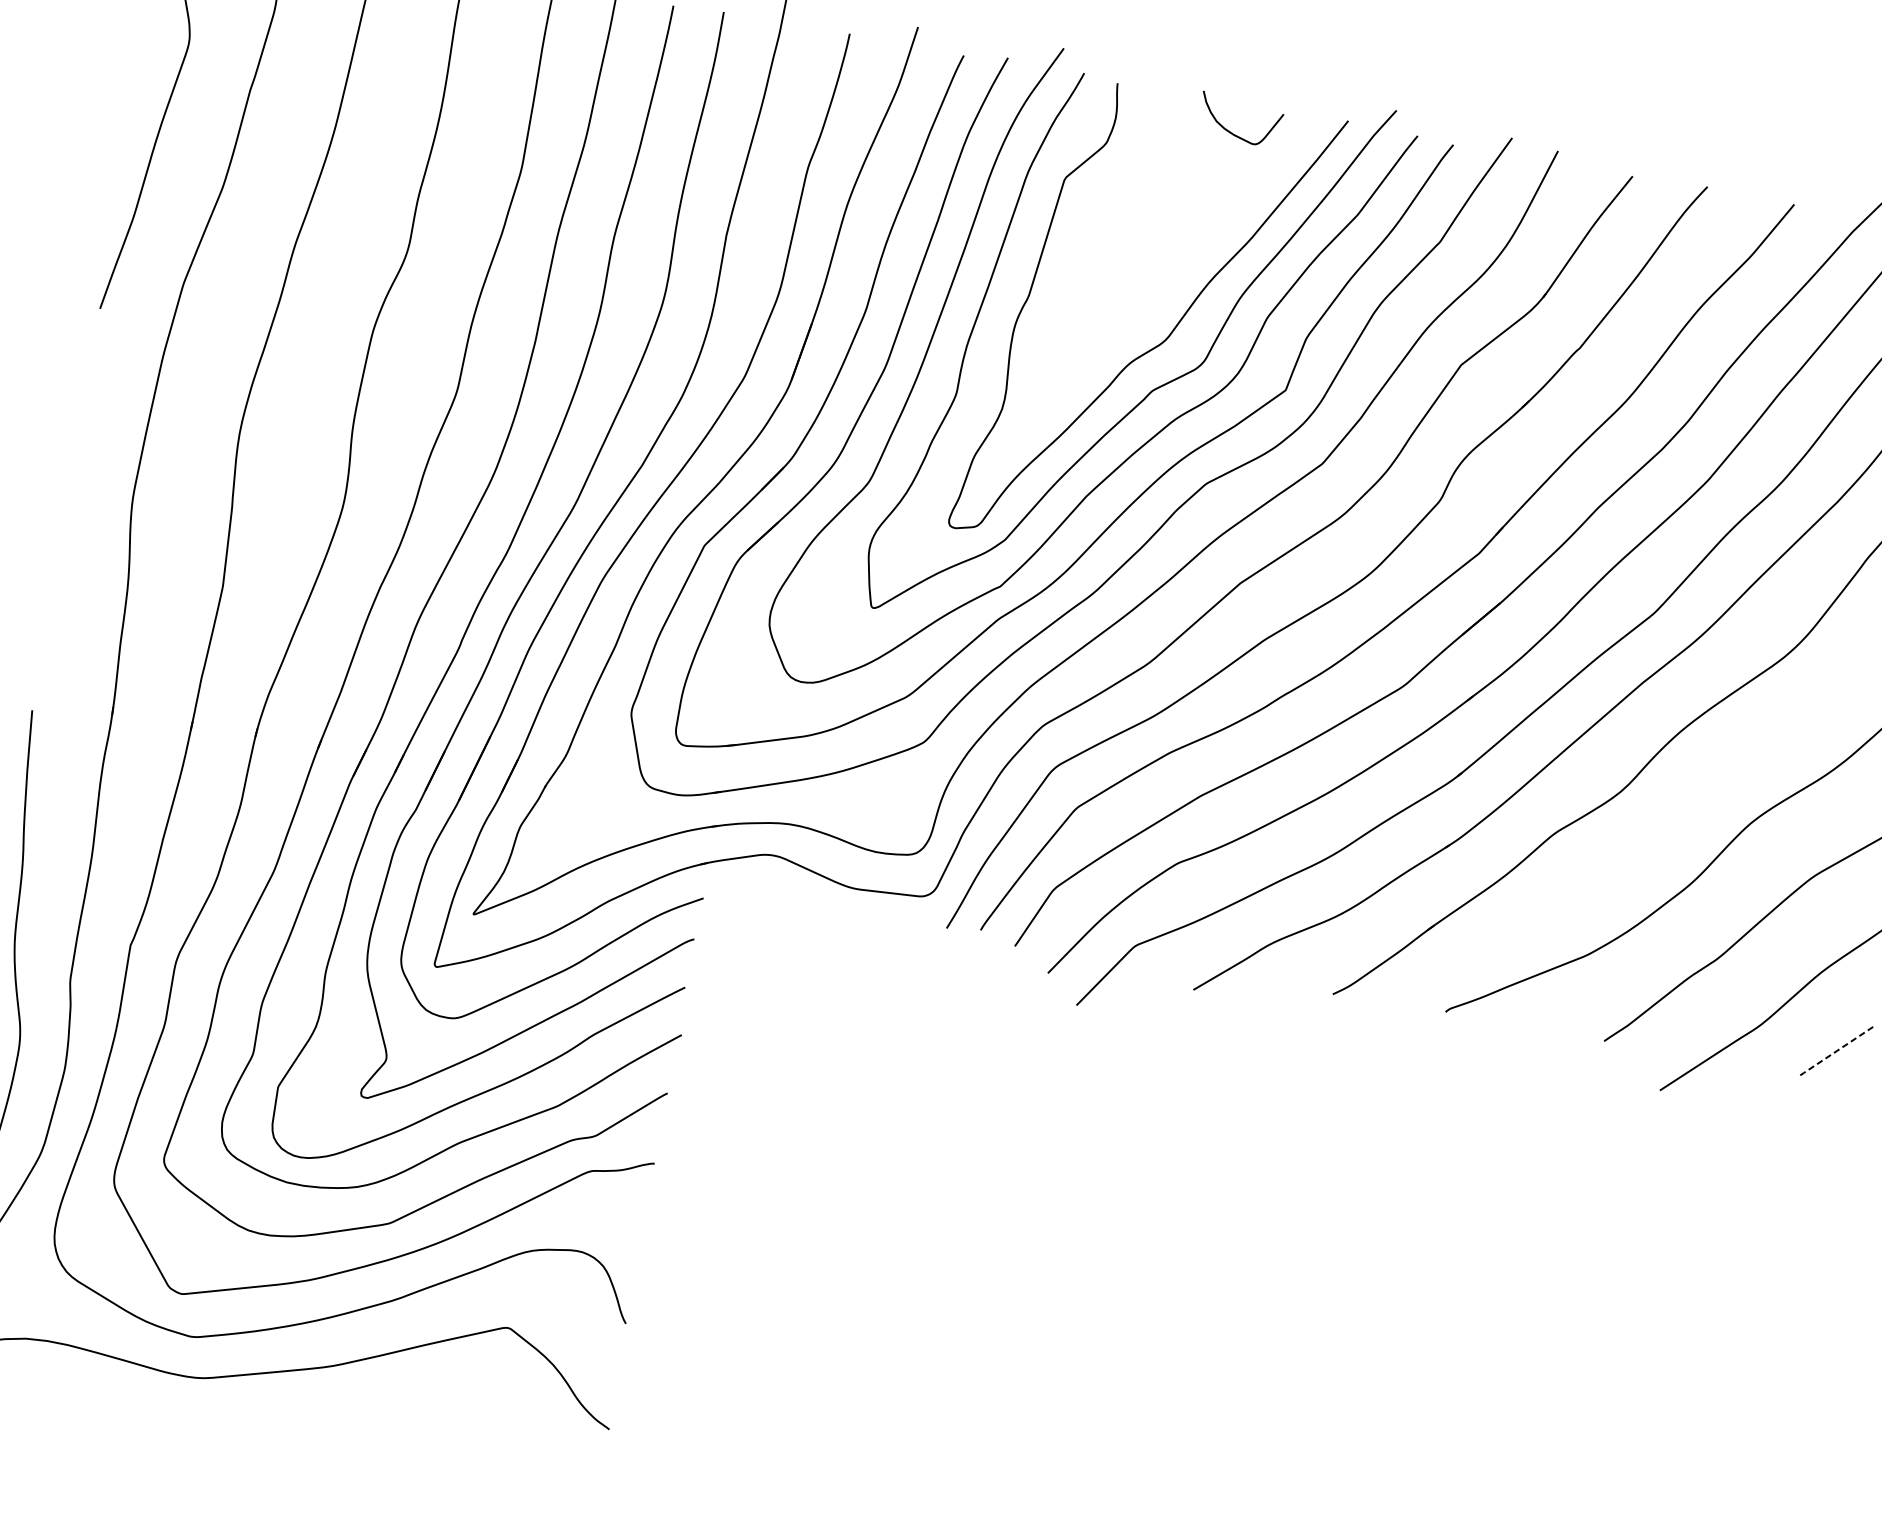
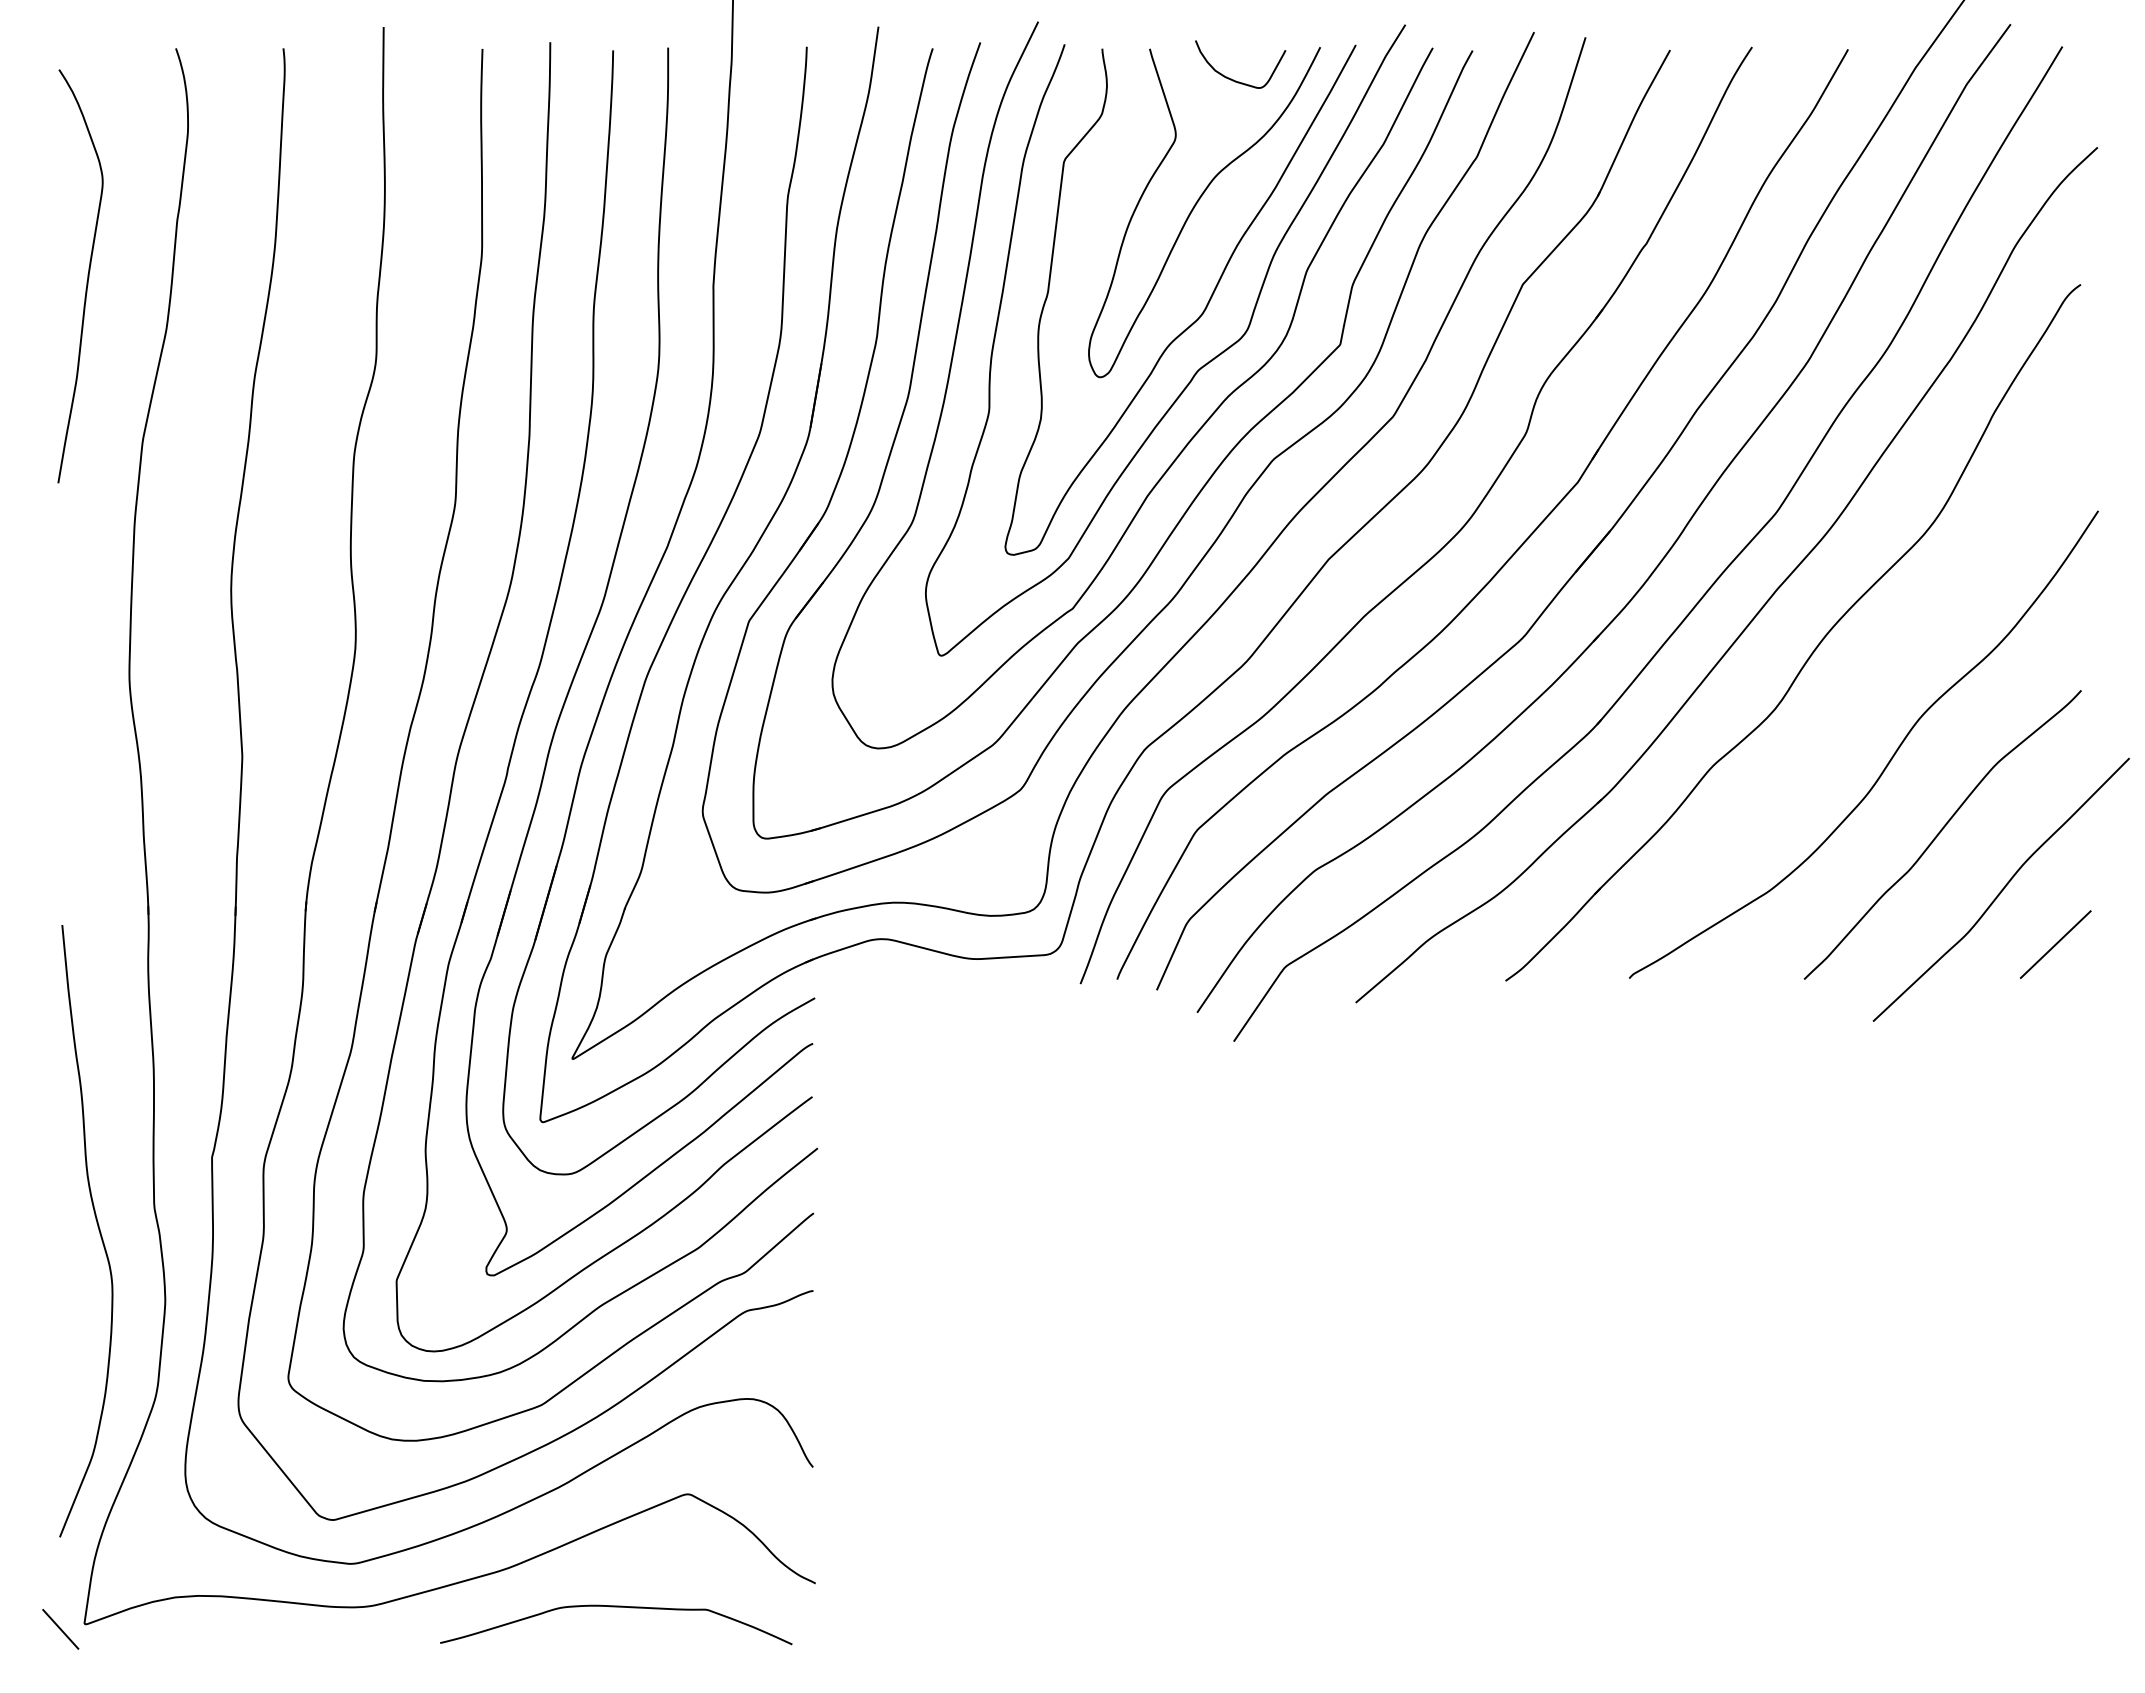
curve: (1177, 240) -> (1196, 205), added
line: (1837, 1051) -> (2055, 945), dashed -> solid
curve: (424, 1419) -> (616, 1607), added

